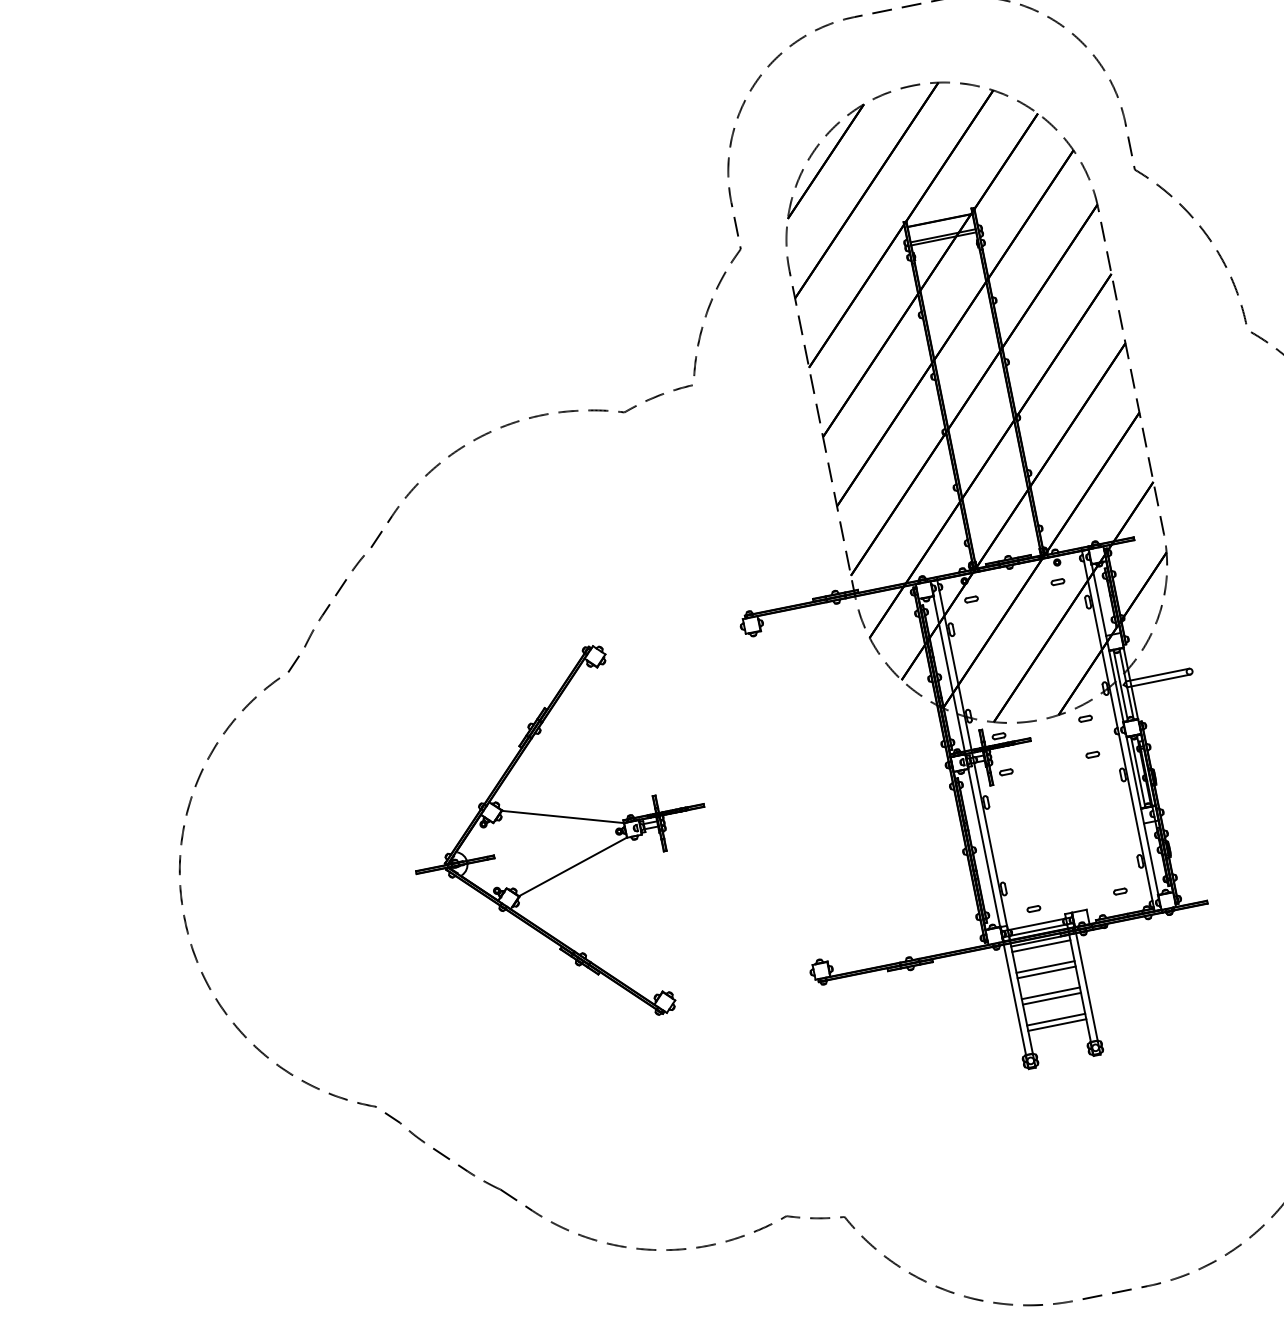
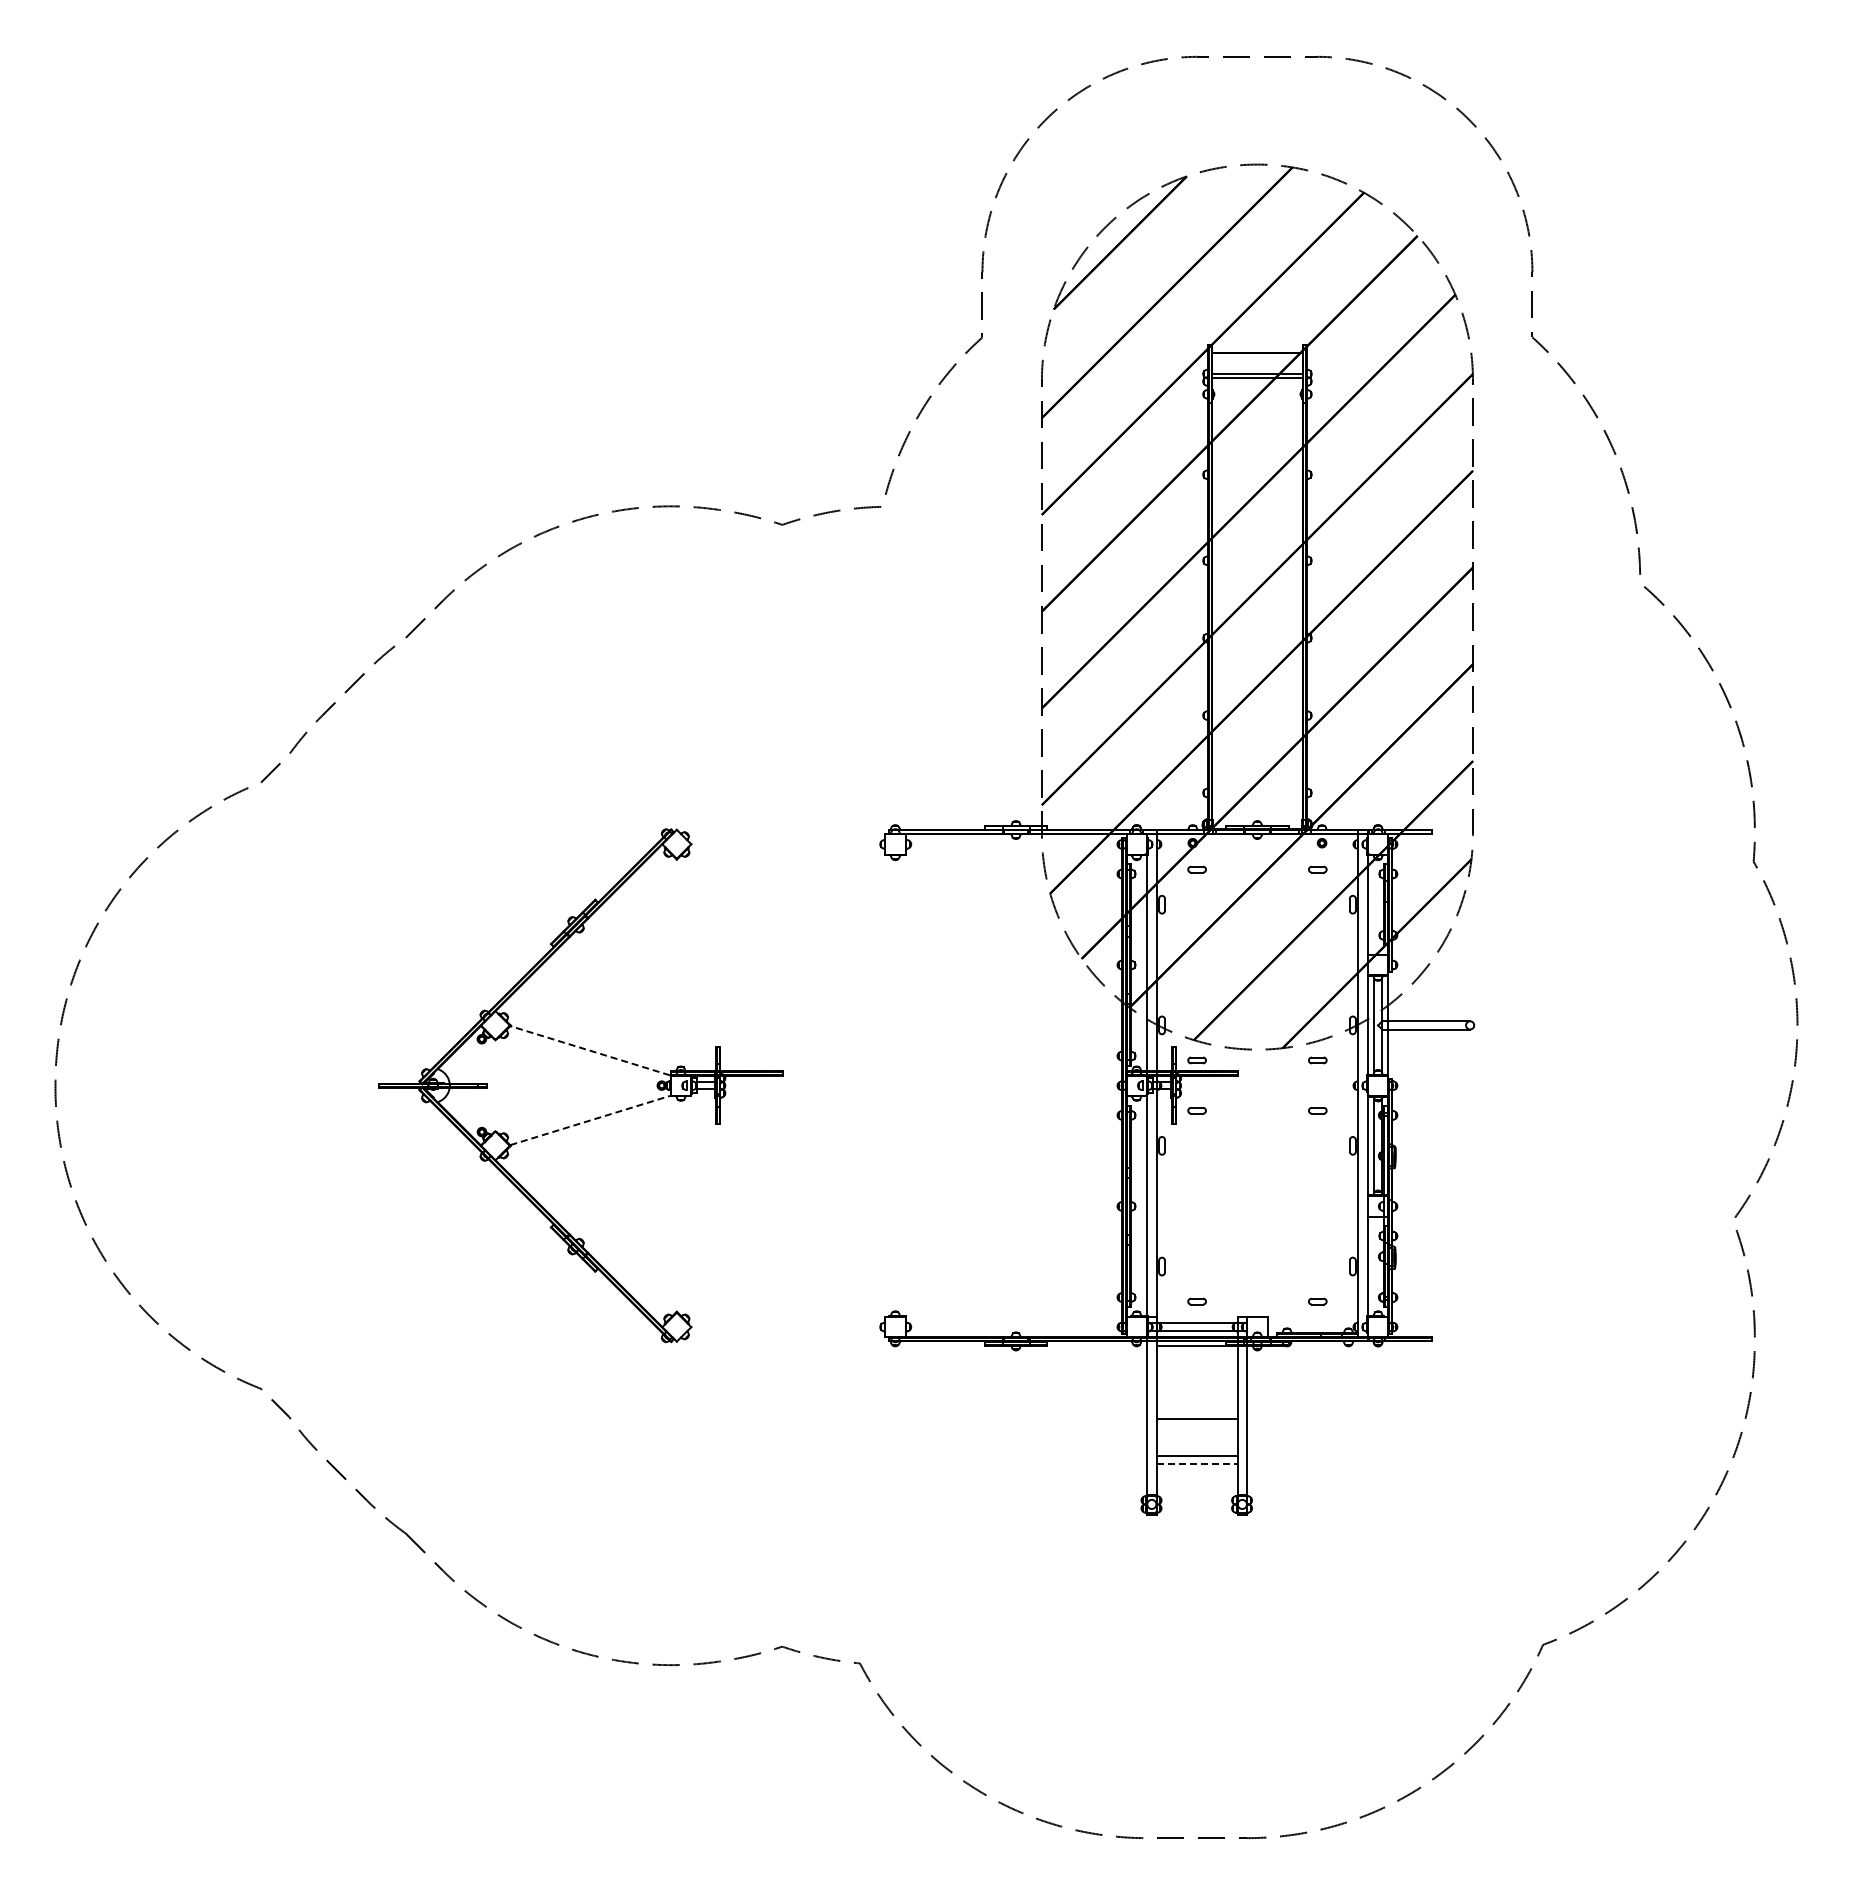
line: (562, 816) -> (589, 1050), solid -> dashed
line: (573, 866) -> (590, 1120), solid -> dashed
line: (1040, 946) -> (1196, 1353), removed
line: (1045, 967) -> (1196, 1382), removed
line: (1046, 972) -> (1196, 1390), removed
line: (1051, 998) -> (1196, 1426), removed
line: (1057, 1024) -> (1197, 1463), solid -> dashed

